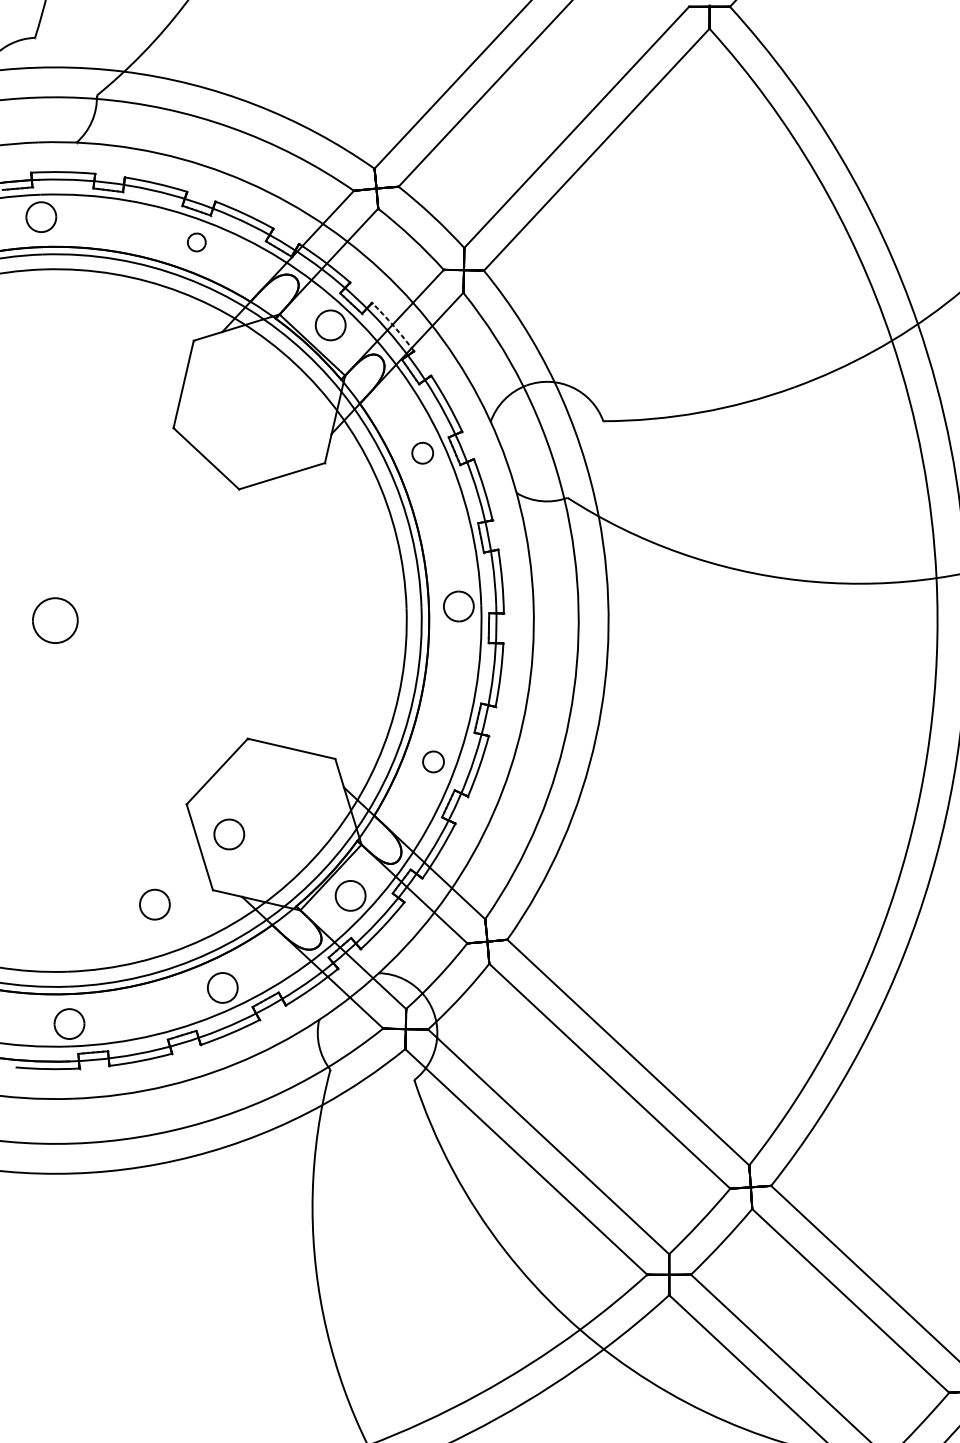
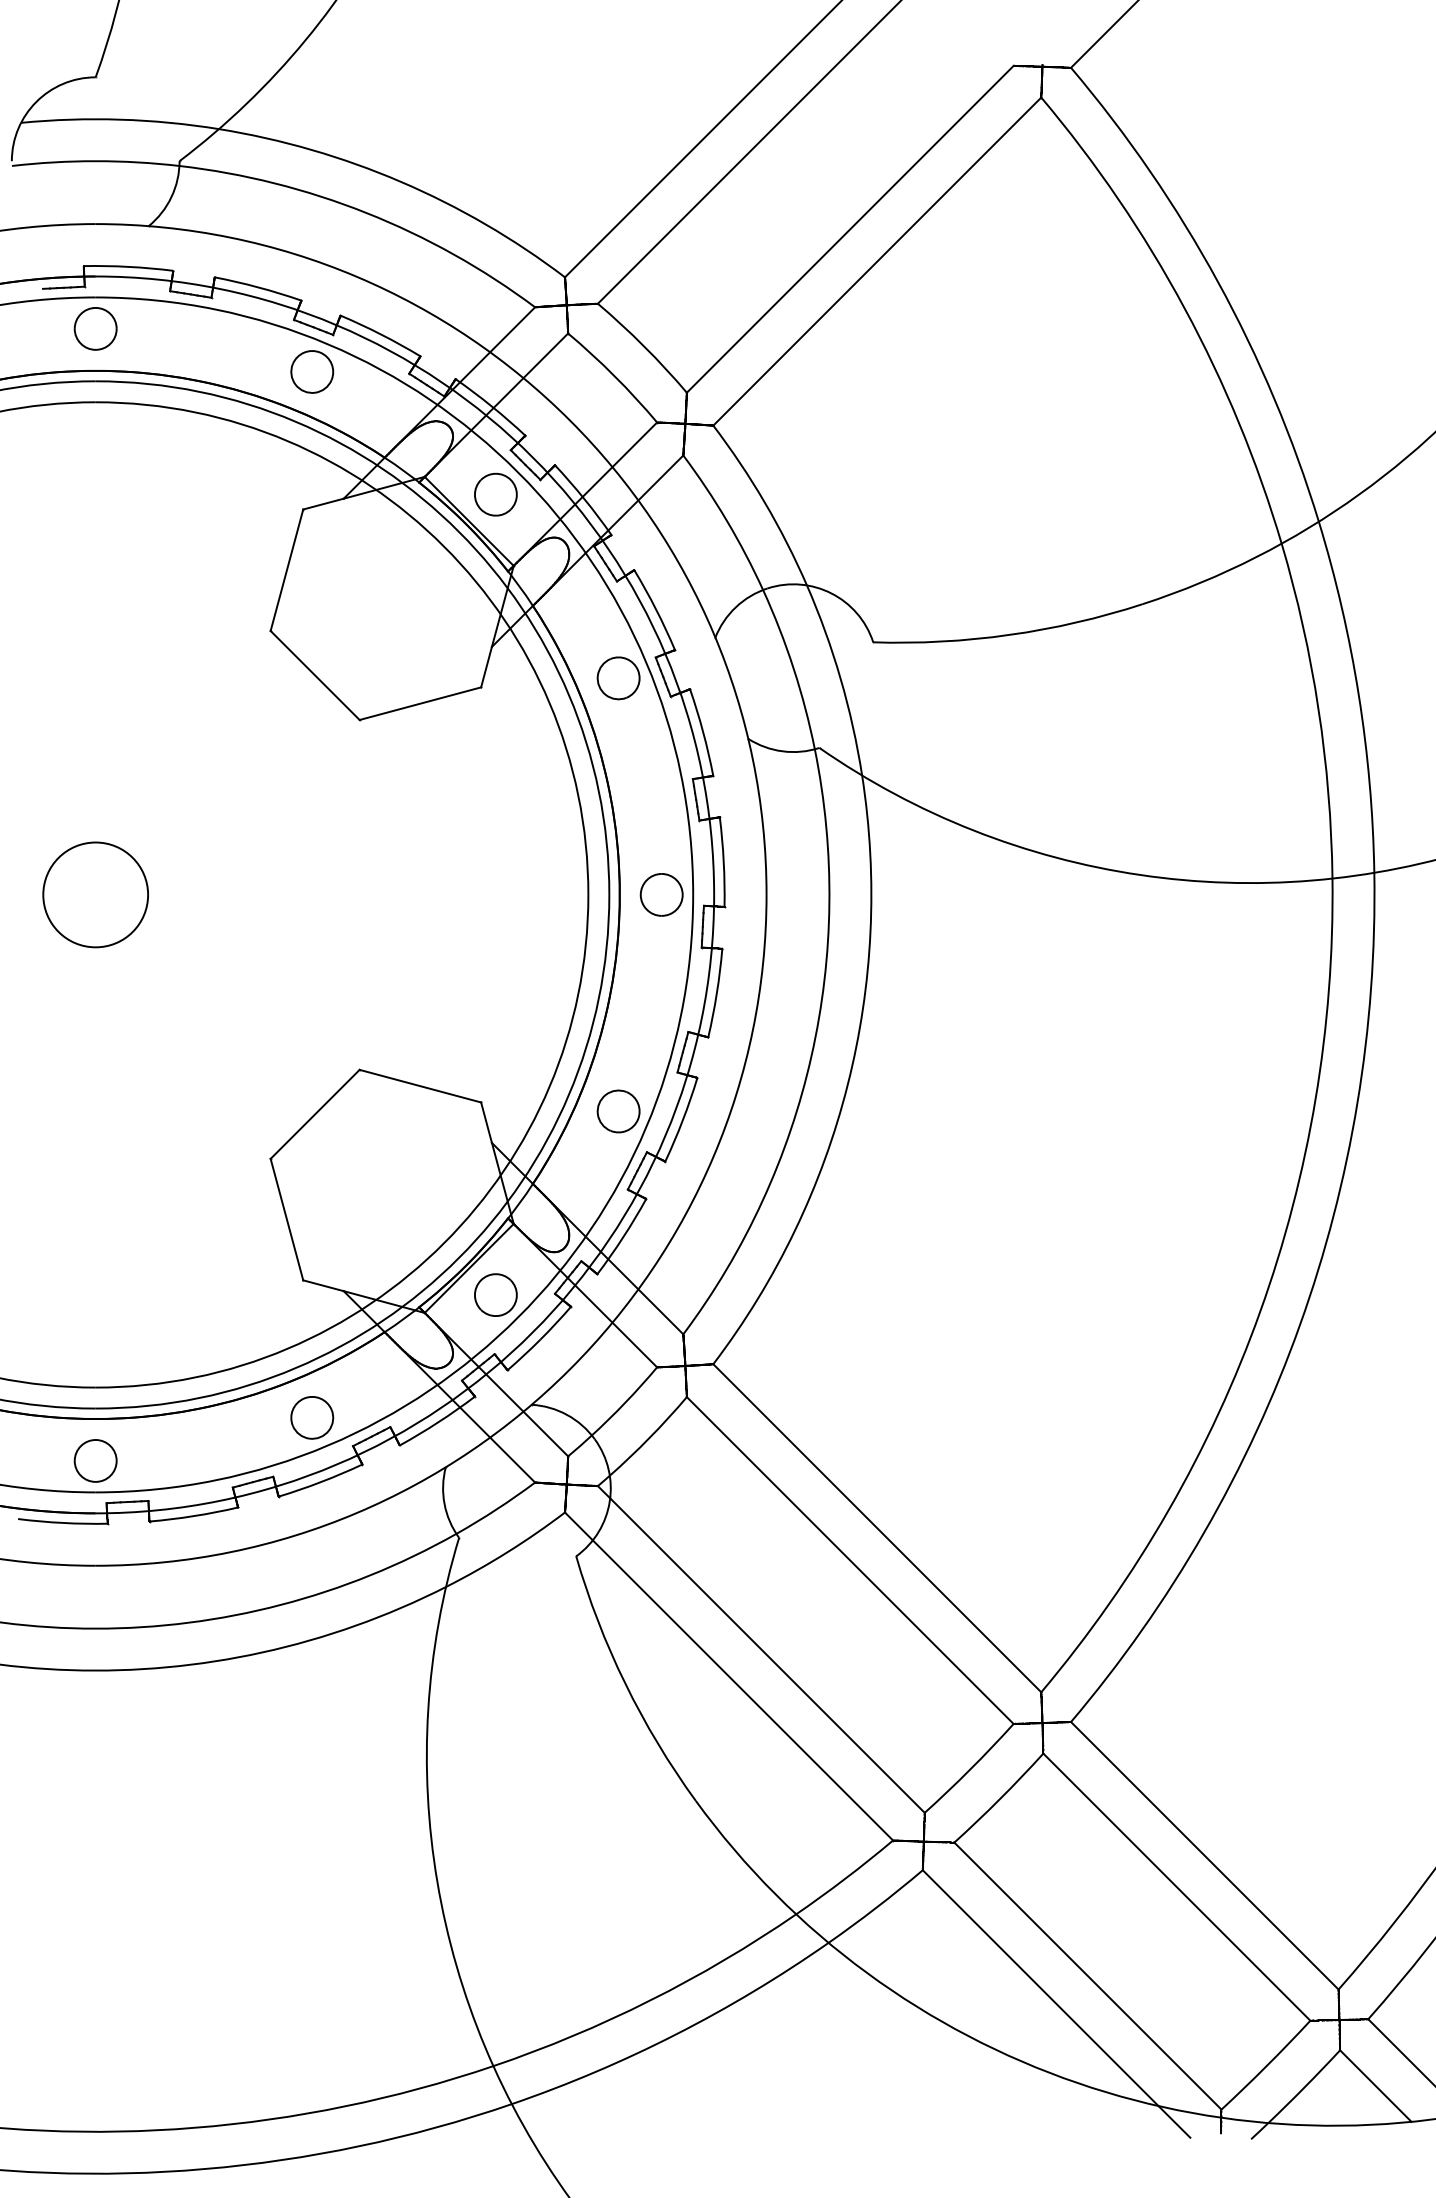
part: (196, 242) -> (312, 371), size x1.67
arc: (393, 326) -> (584, 499), dashed -> solid
part: (422, 453) -> (618, 678), size x1.43
part: (55, 620) -> (95, 894), size x1.67
part: (433, 761) -> (618, 1111), size x1.43
part: (229, 834) -> (328, 1202), removed
part: (155, 904) -> (221, 1297), removed

